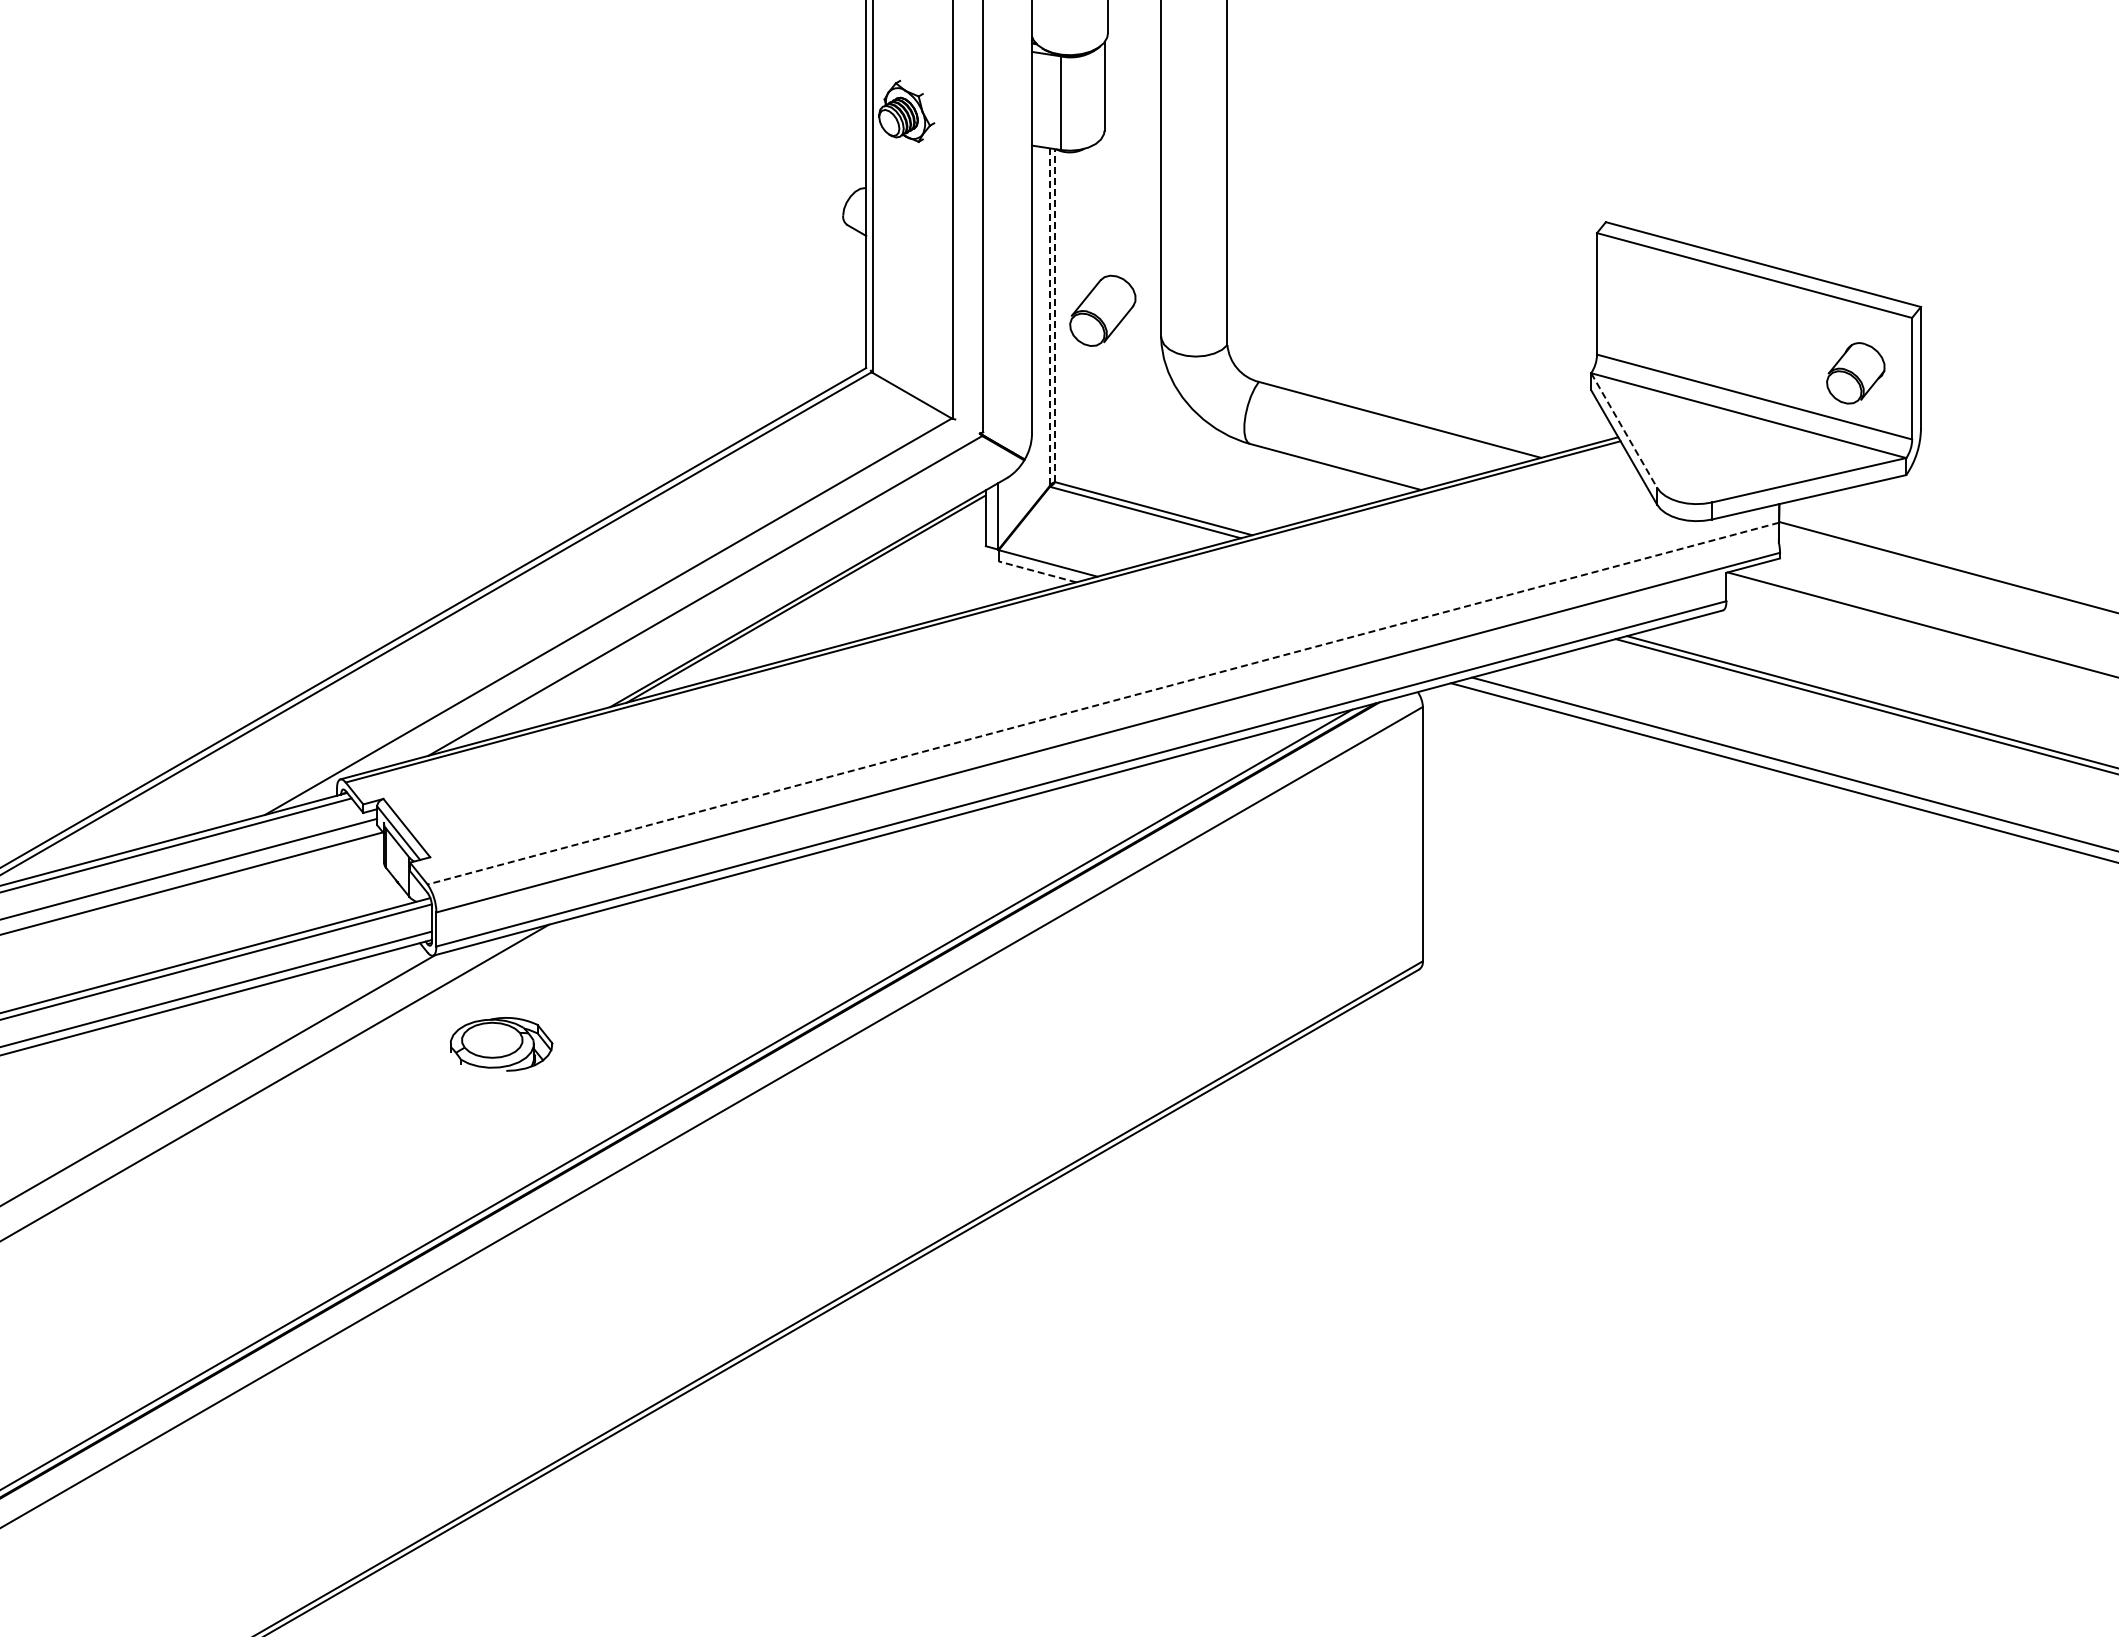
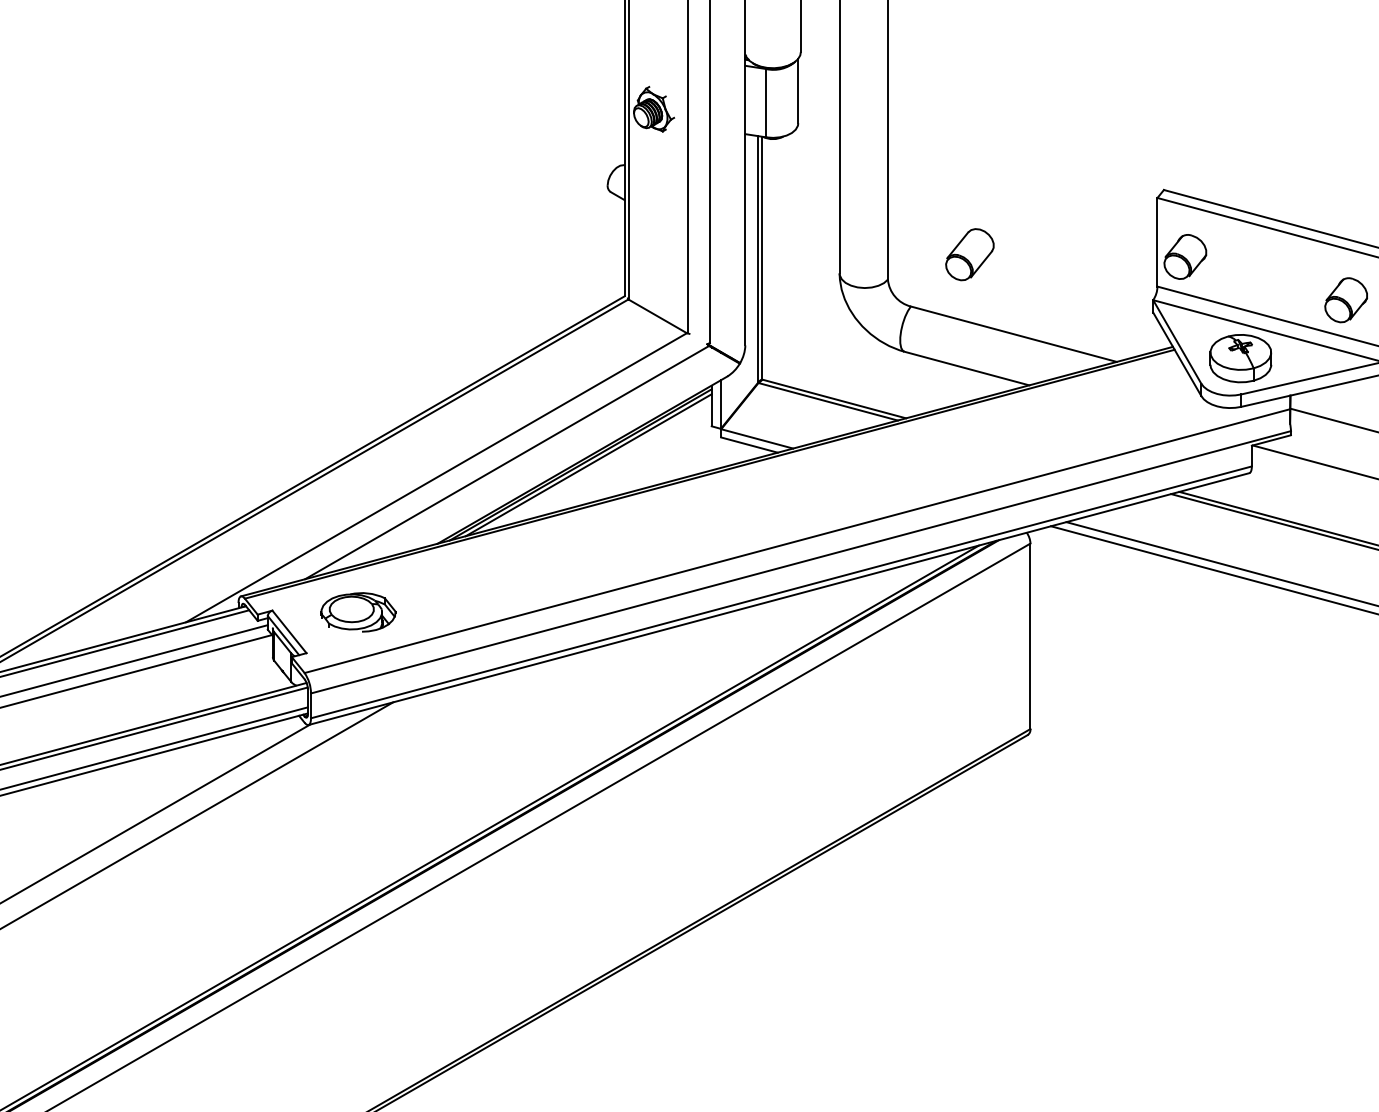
part: (1102, 310) -> (969, 254), moved
part: (1634, 313) -> (1184, 256), added
line: (1055, 315) -> (762, 258), dashed -> solid
line: (1049, 317) -> (758, 259), dashed -> solid
line: (1624, 430) -> (1177, 341), dashed -> solid
part: (1710, 453) -> (1240, 358), added
line: (1037, 571) -> (749, 444), dashed -> solid
line: (816, 599) -> (588, 465), added
line: (1102, 703) -> (796, 541), dashed -> solid
part: (501, 1044) -> (358, 612), moved

